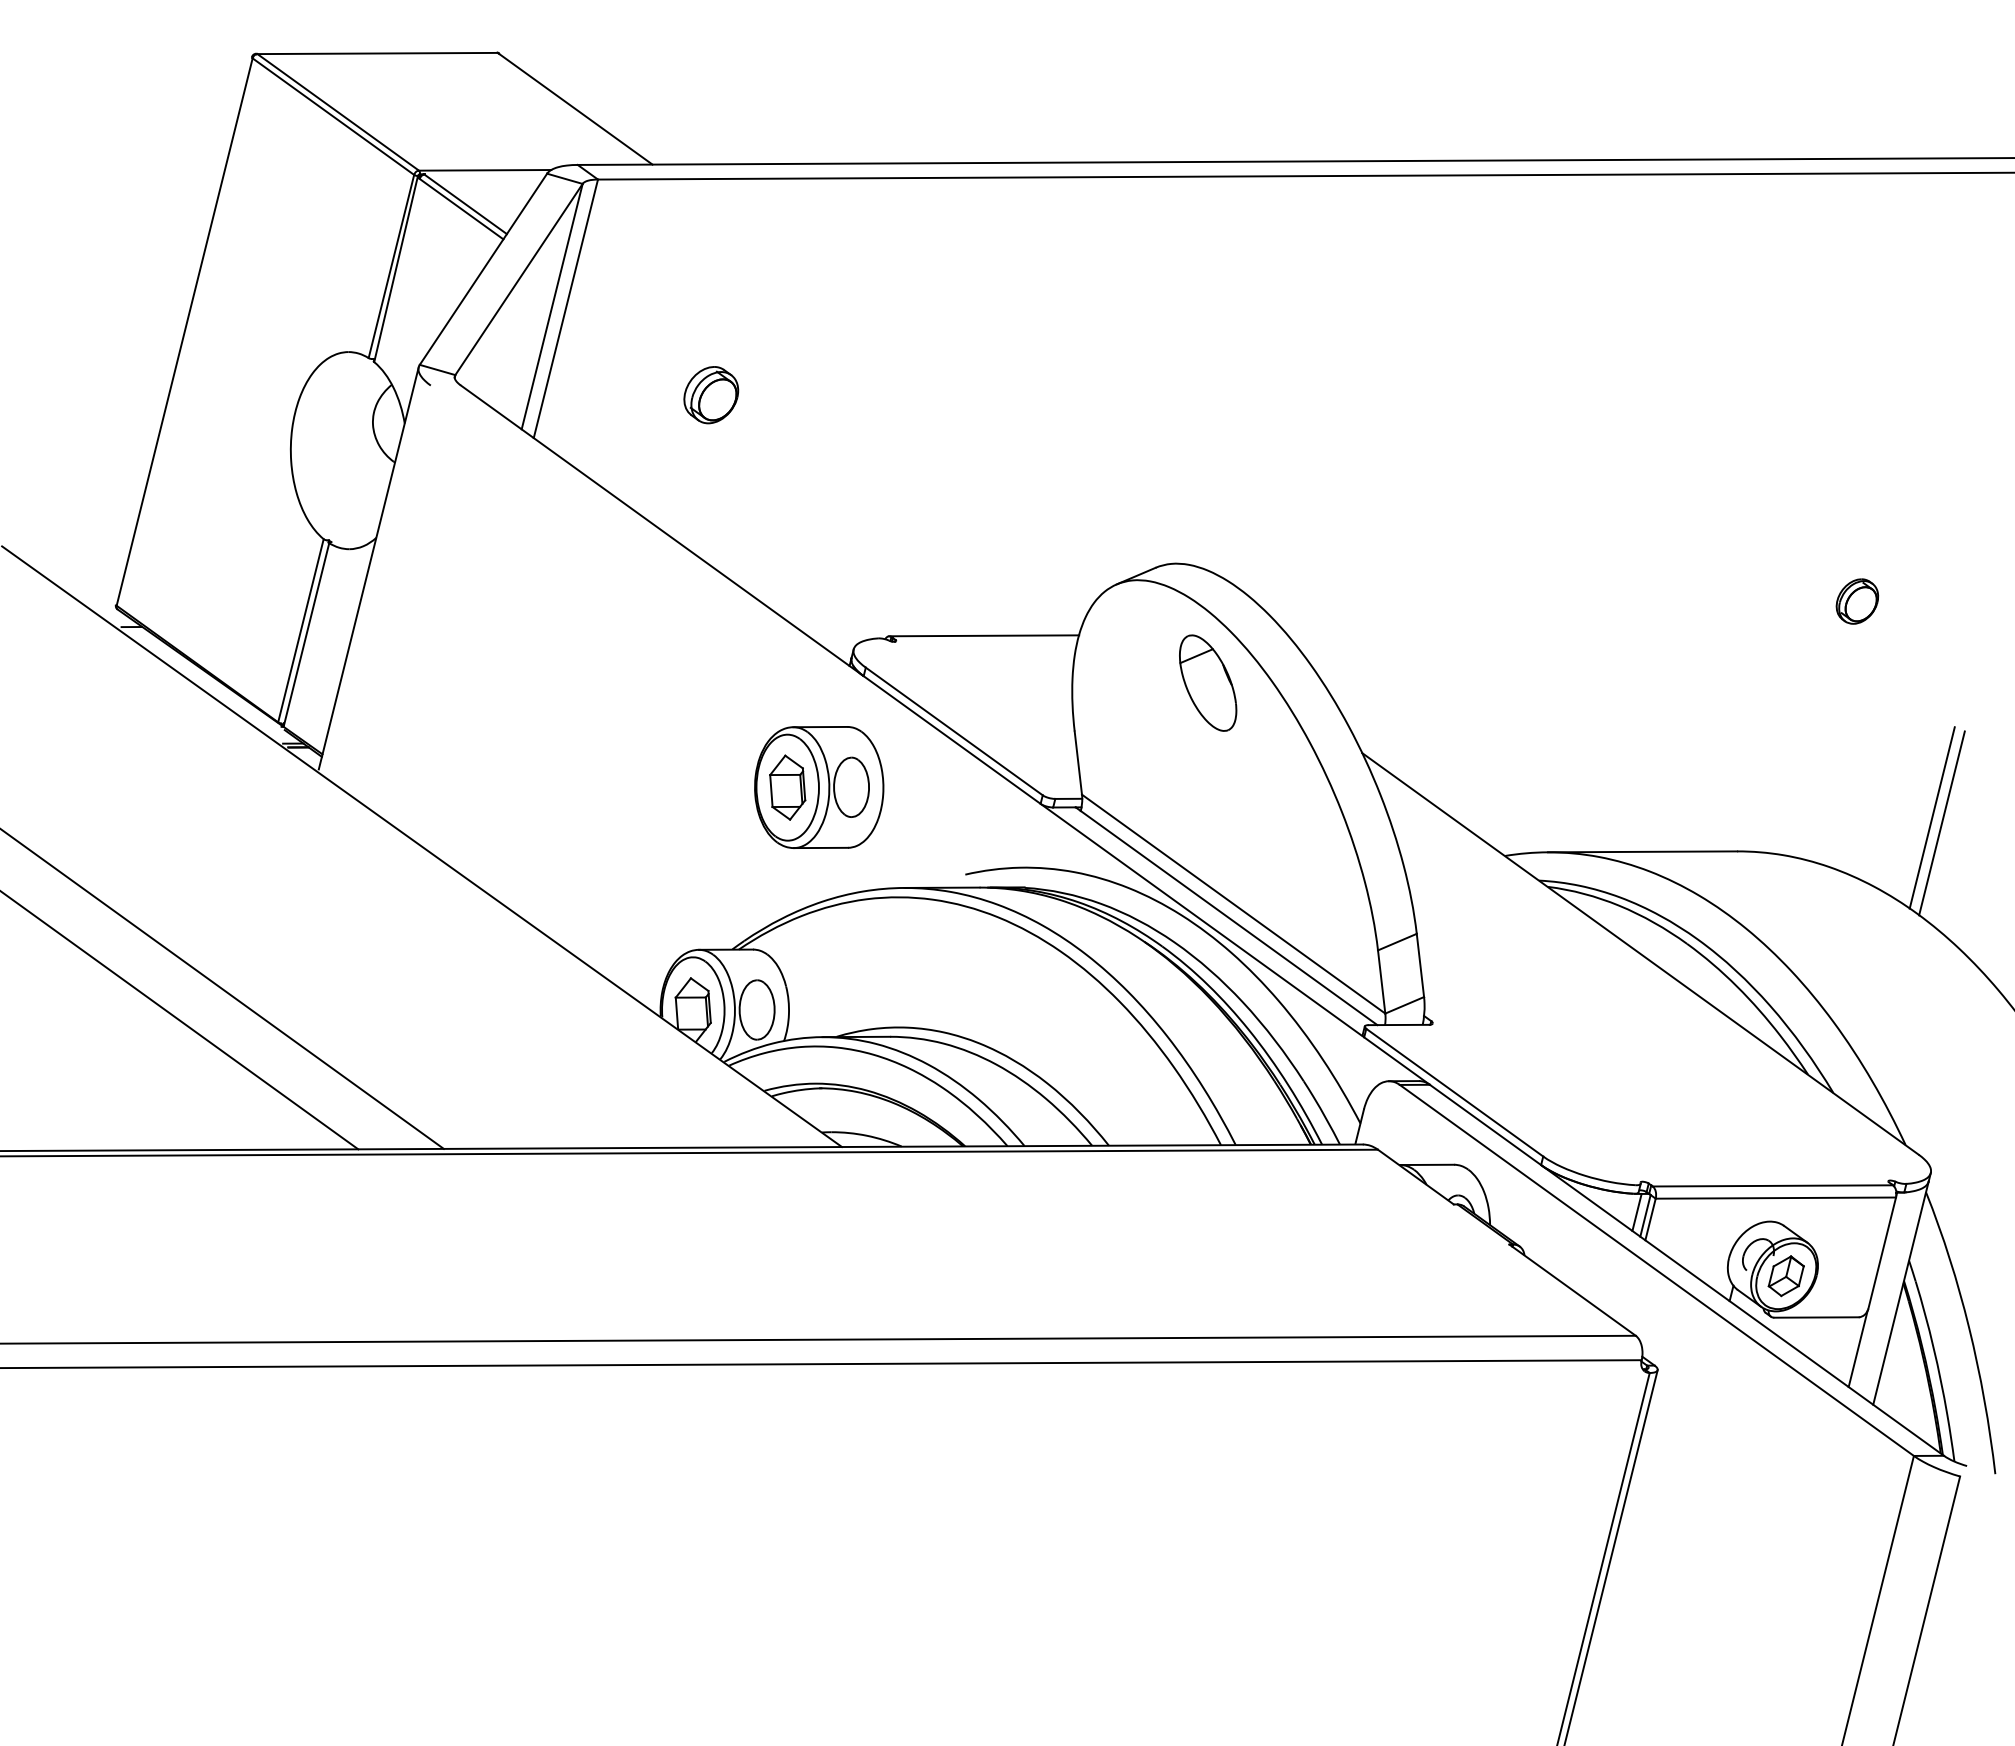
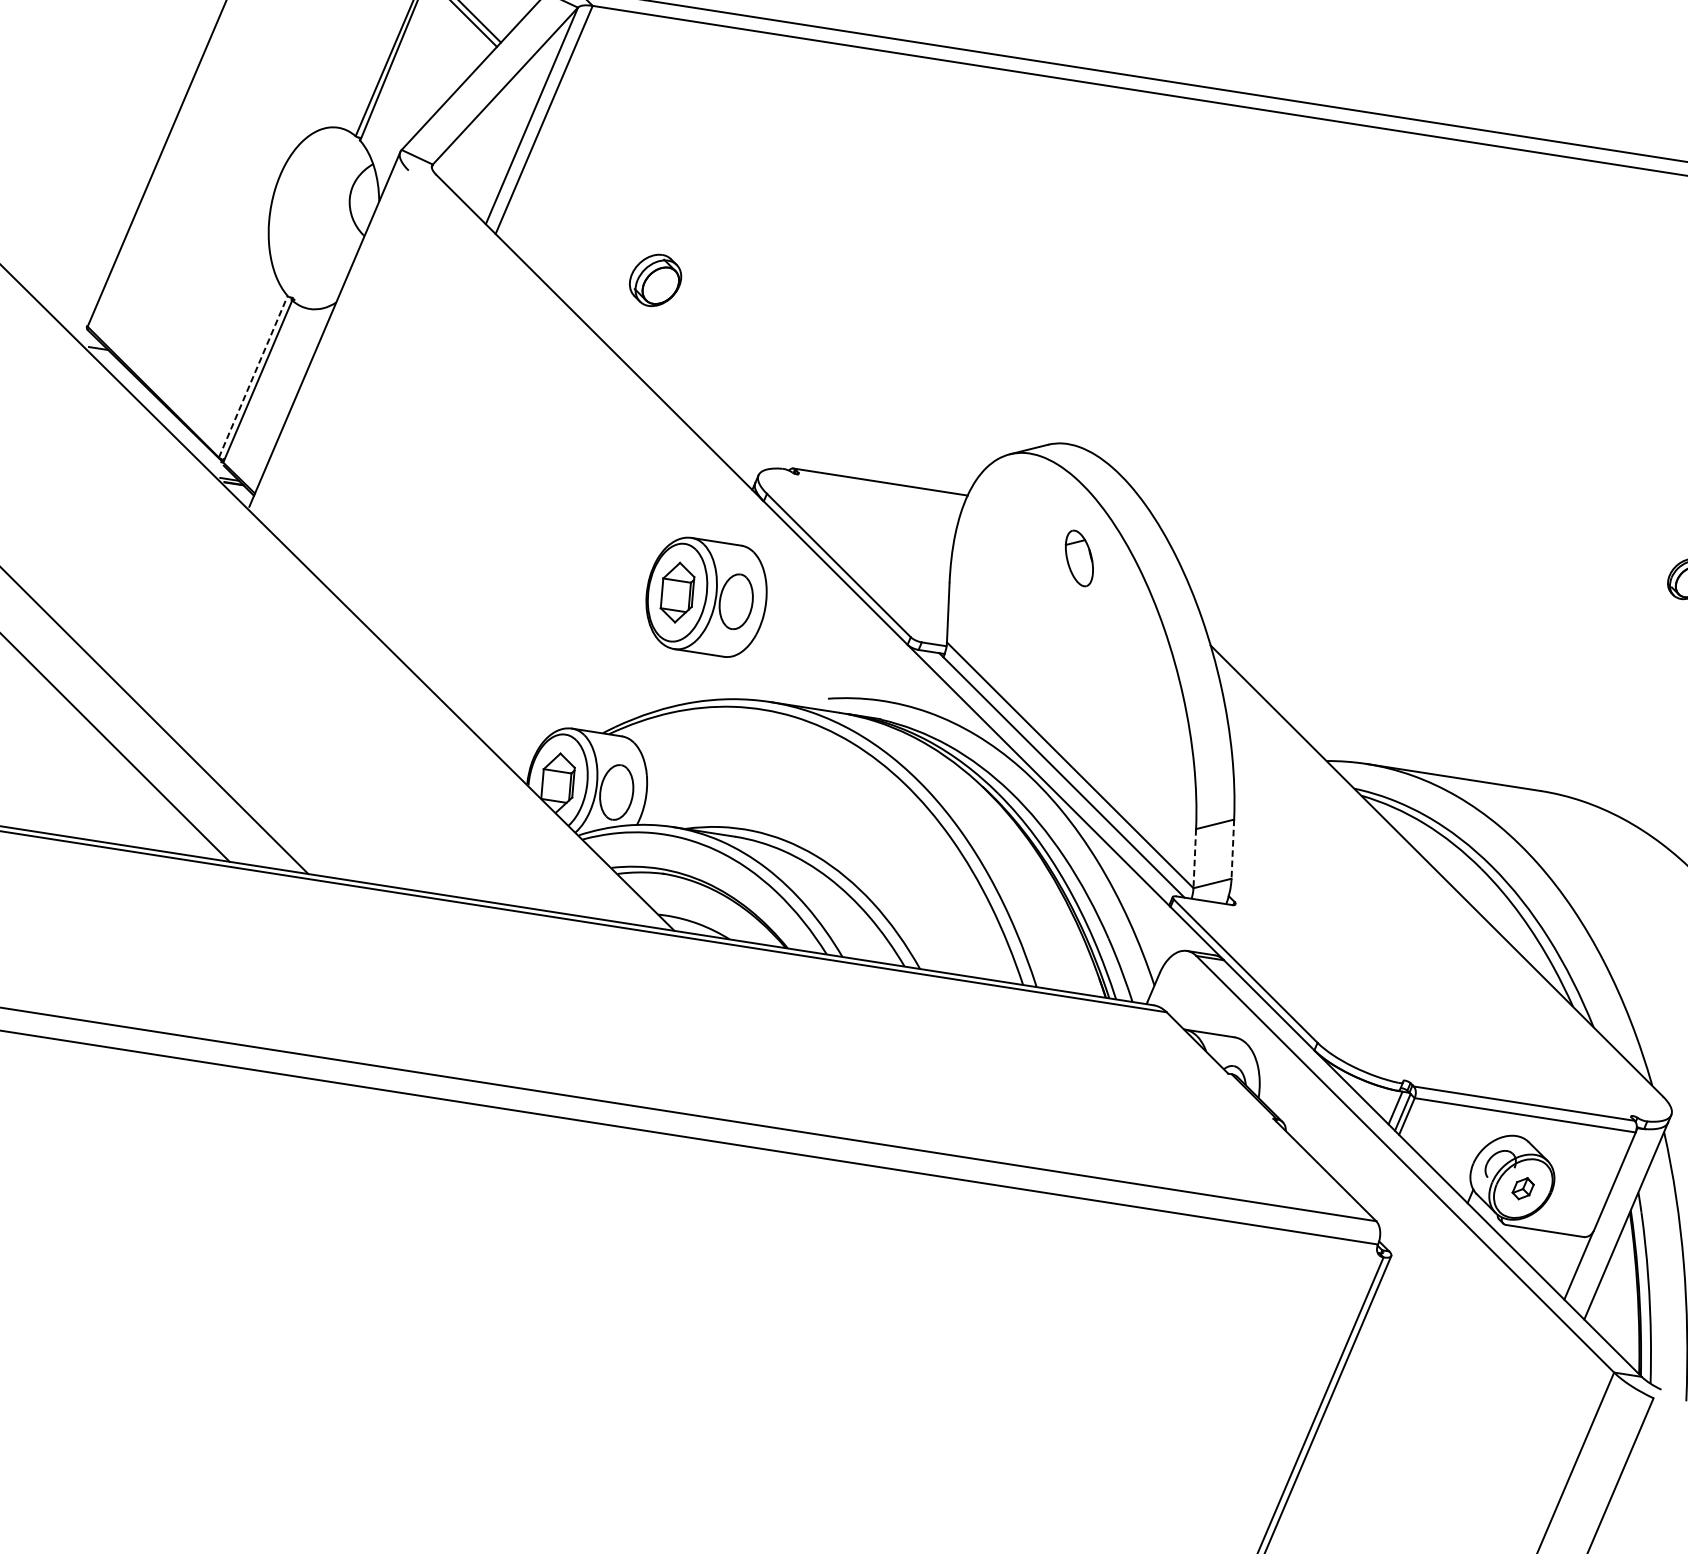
part: (711, 395) -> (655, 280), moved
line: (301, 630) -> (253, 376), solid -> dashed
part: (1208, 682) -> (1079, 557), size x0.6
line: (1420, 965) -> (1232, 849), solid -> dashed
line: (1381, 981) -> (1194, 858), solid -> dashed
part: (1785, 1276) -> (1522, 1188), size x0.6

